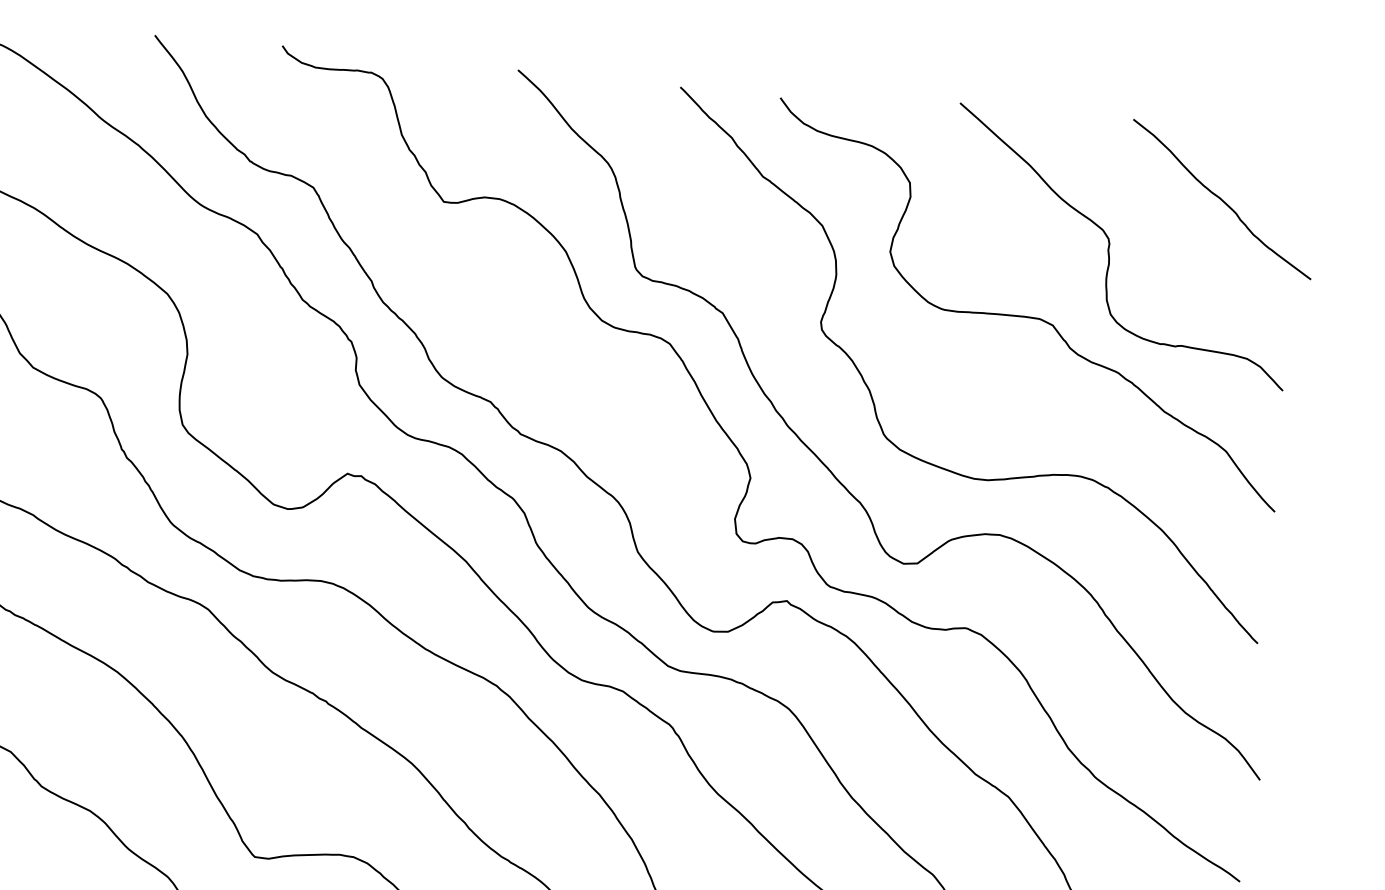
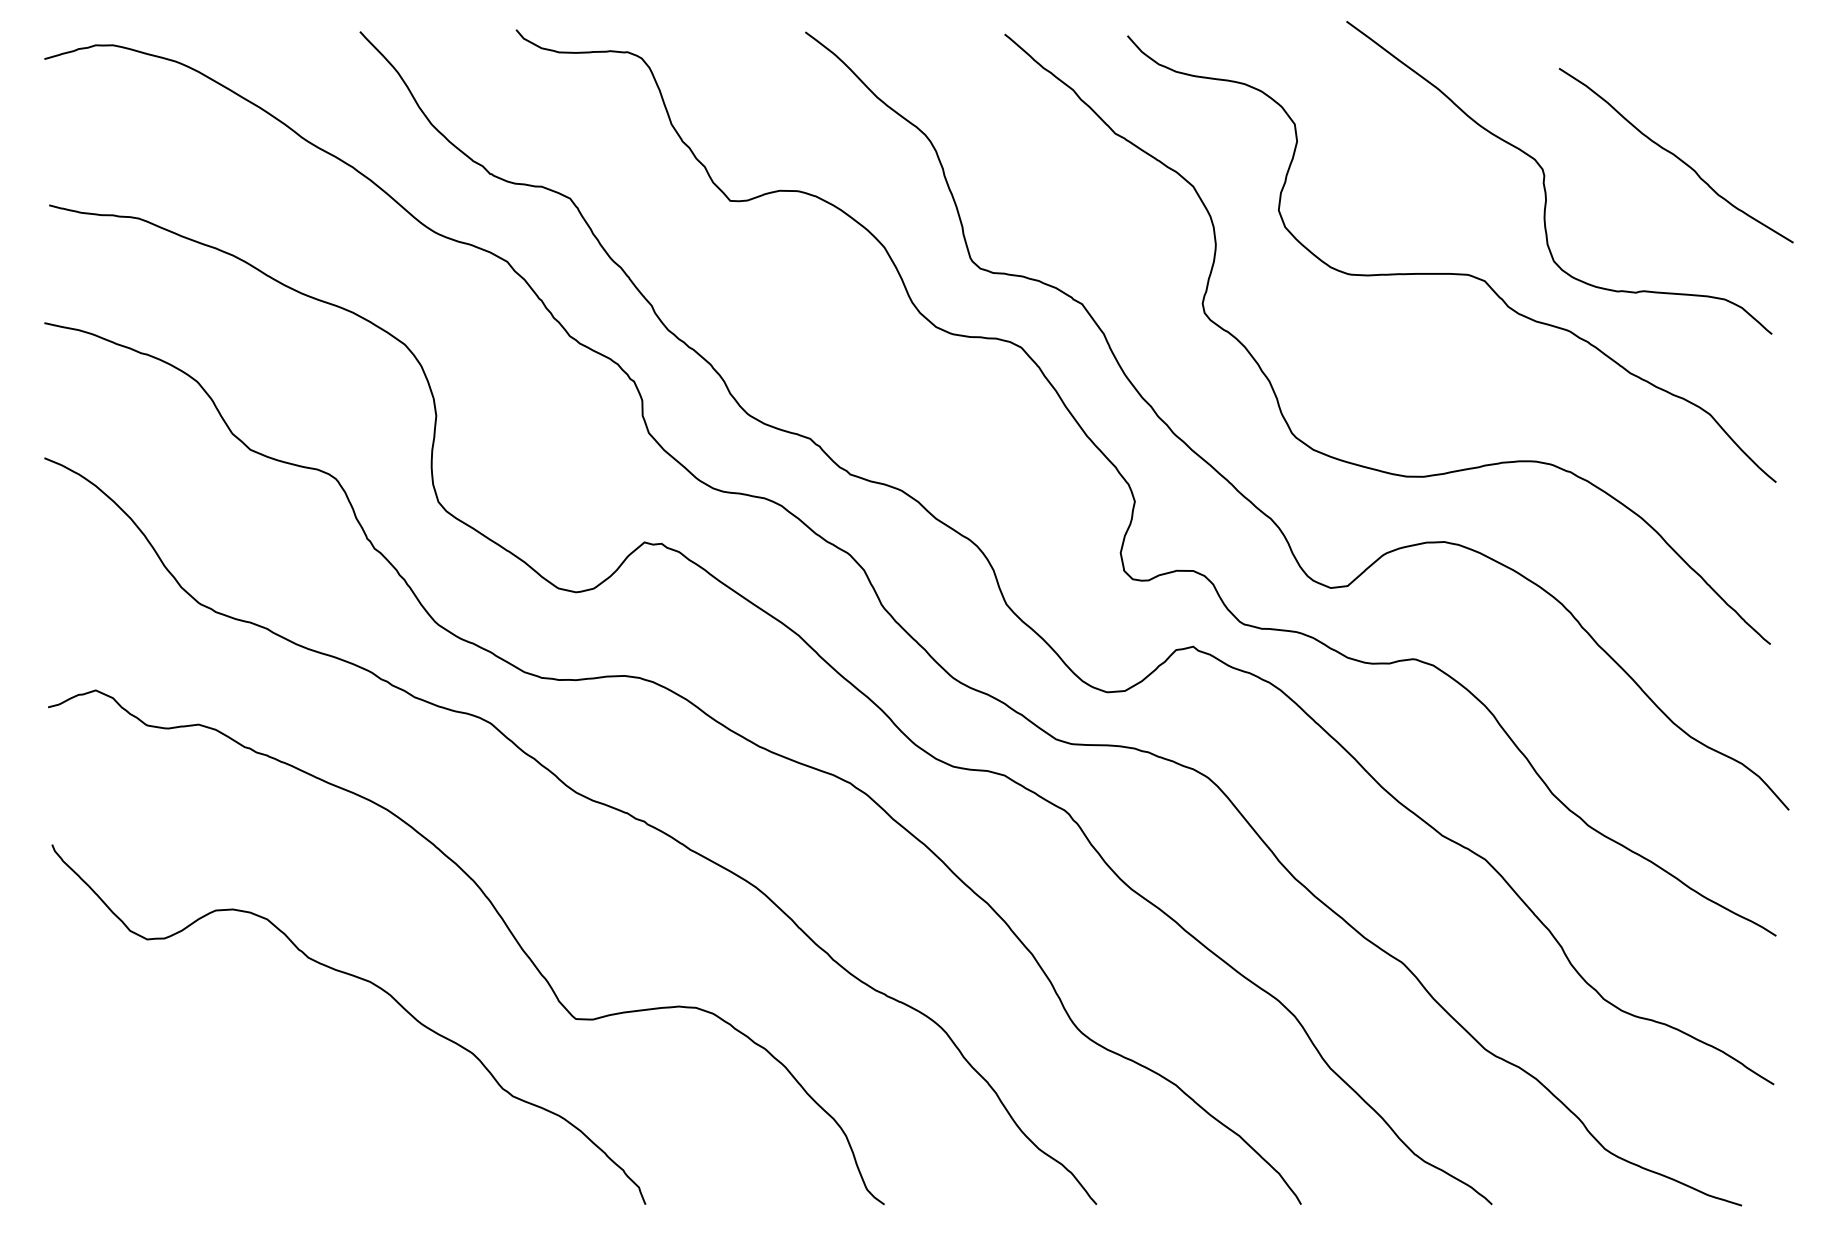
curve: (1221, 199) -> (1675, 155), moved

